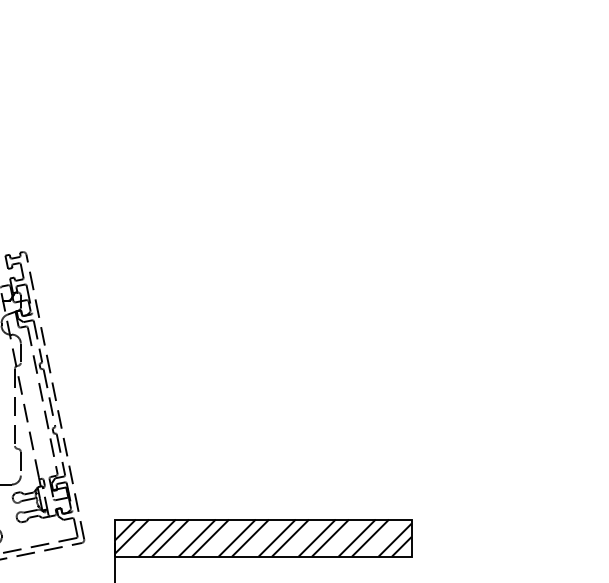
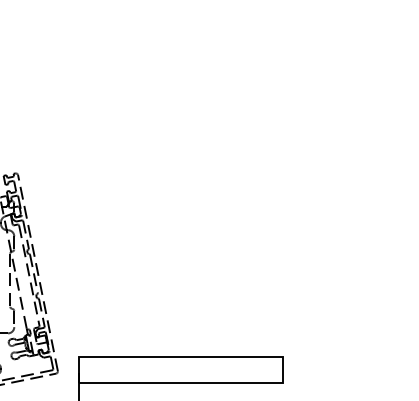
hatch: (262, 538) -> (180, 370), removed

